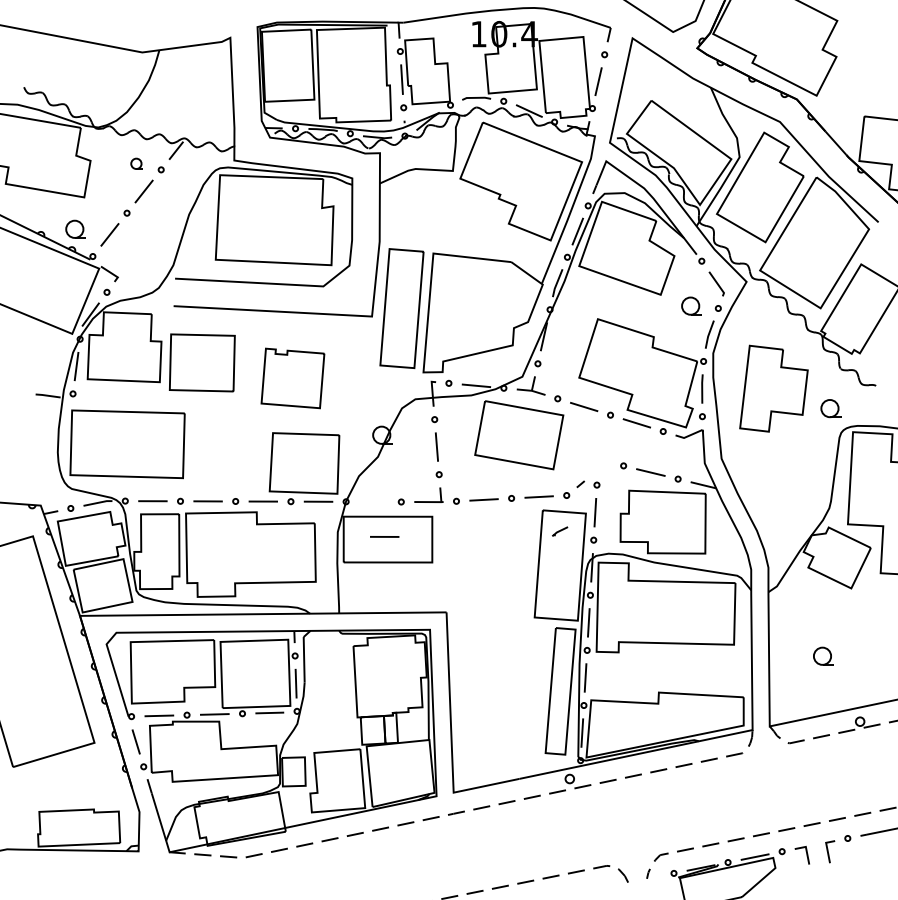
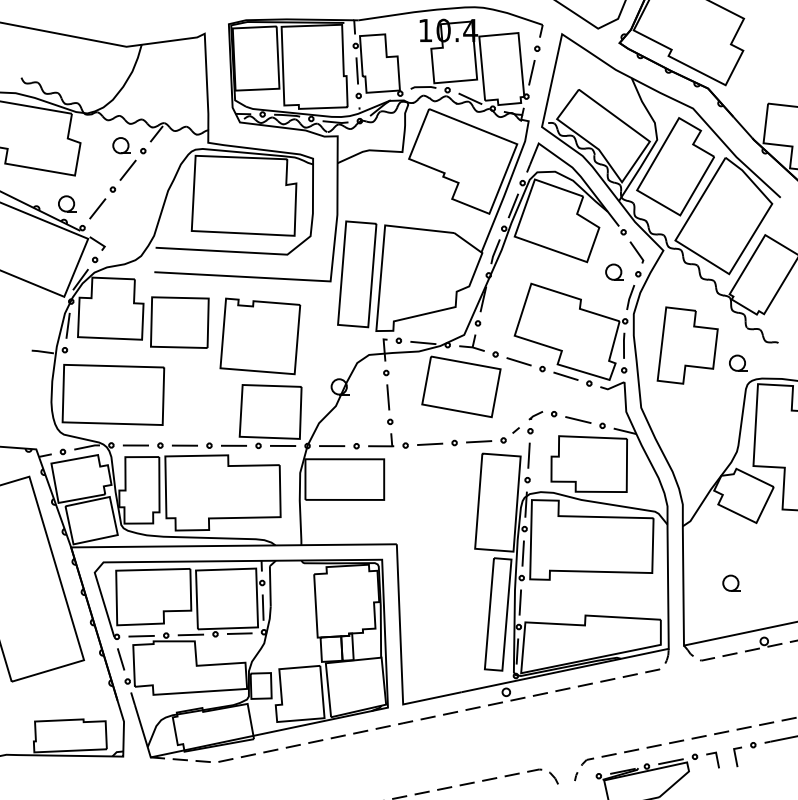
part: (136, 163) -> (121, 145), size x1.67
part: (292, 378) -> (259, 336), size x1.43
part: (560, 531) -> (536, 415), moved
line: (384, 536) -> (331, 445), moved

